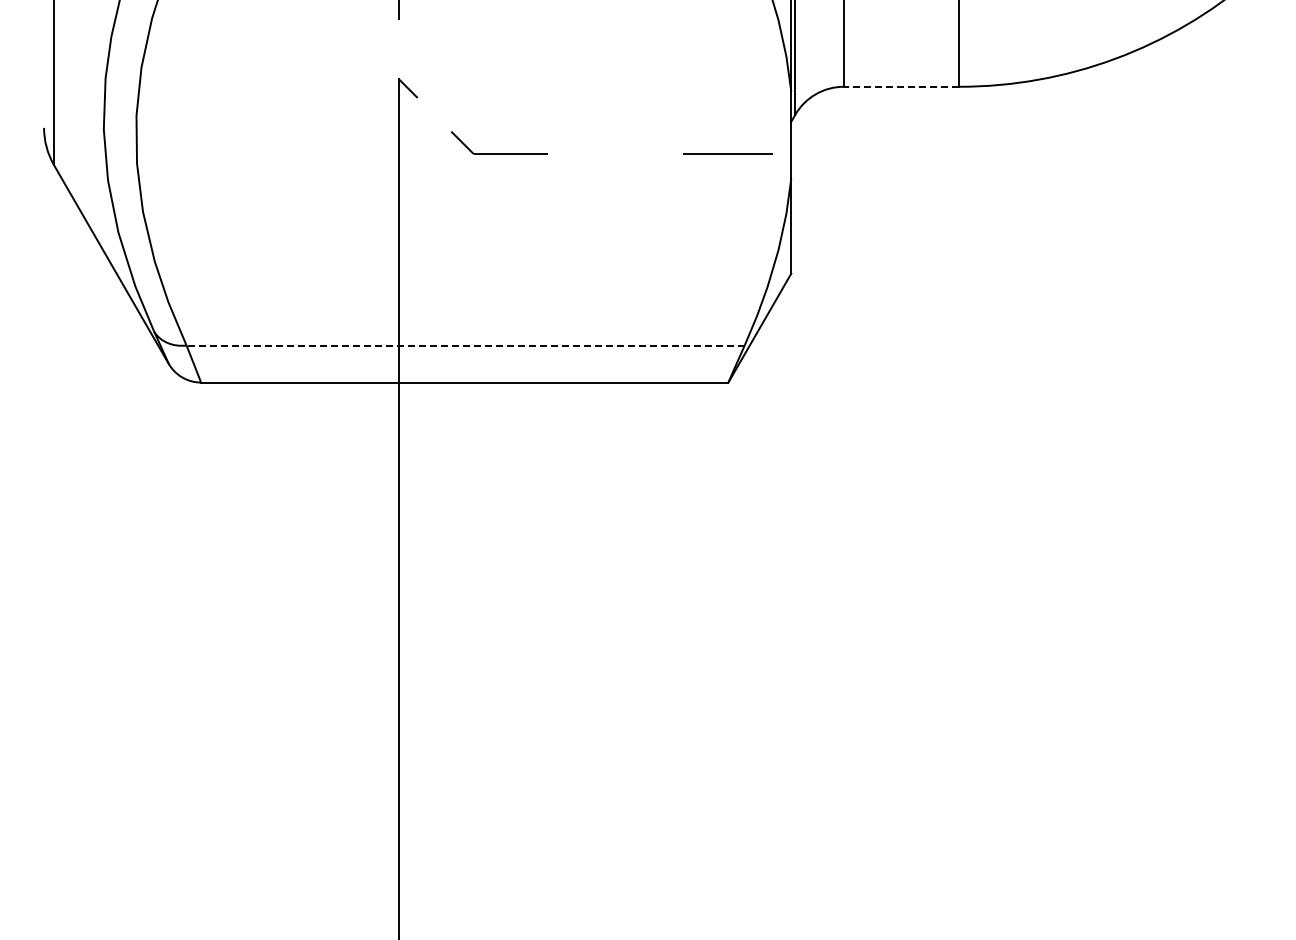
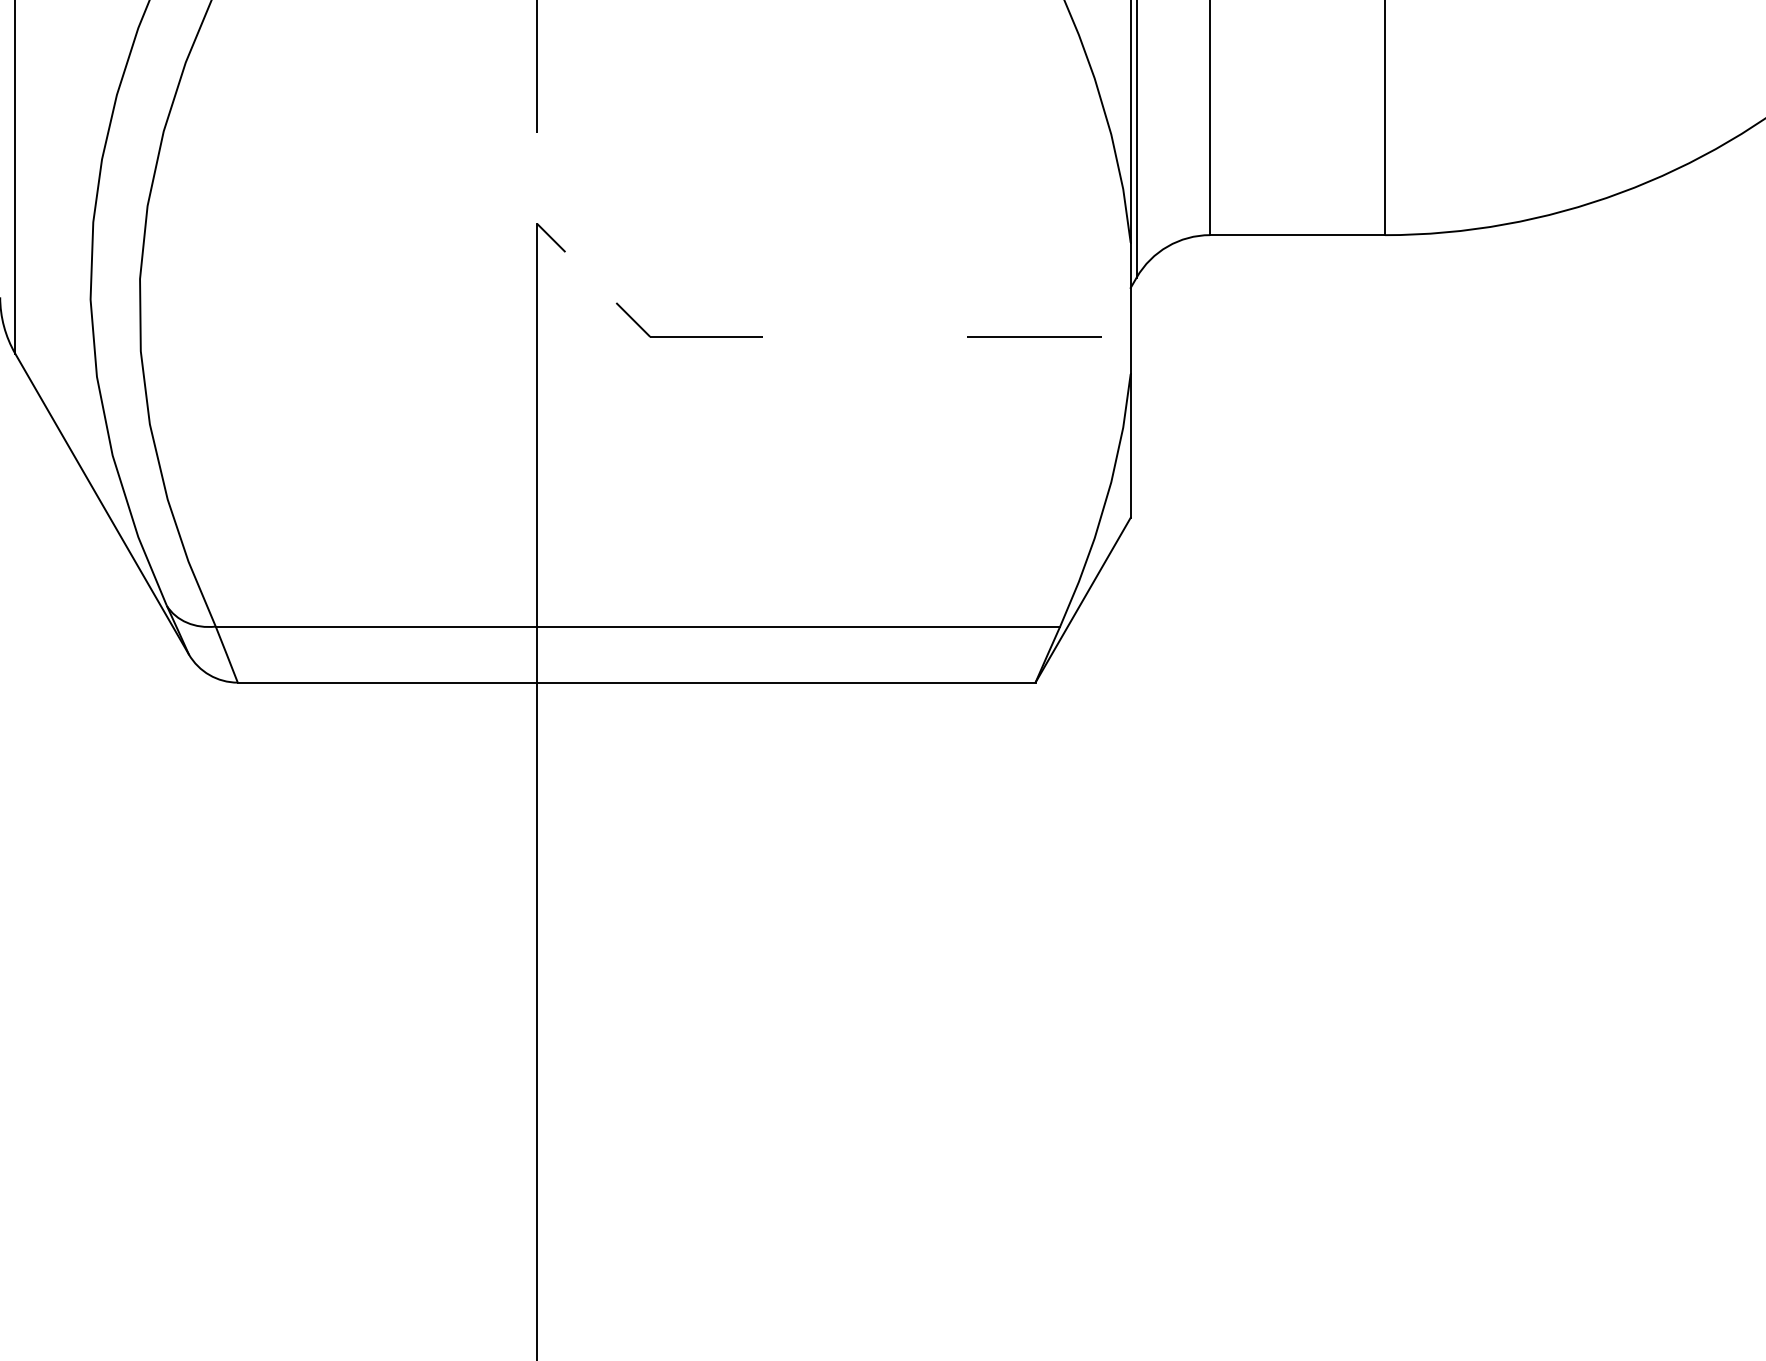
line: (901, 86) -> (1297, 234), dashed -> solid
line: (465, 345) -> (637, 626), dashed -> solid

